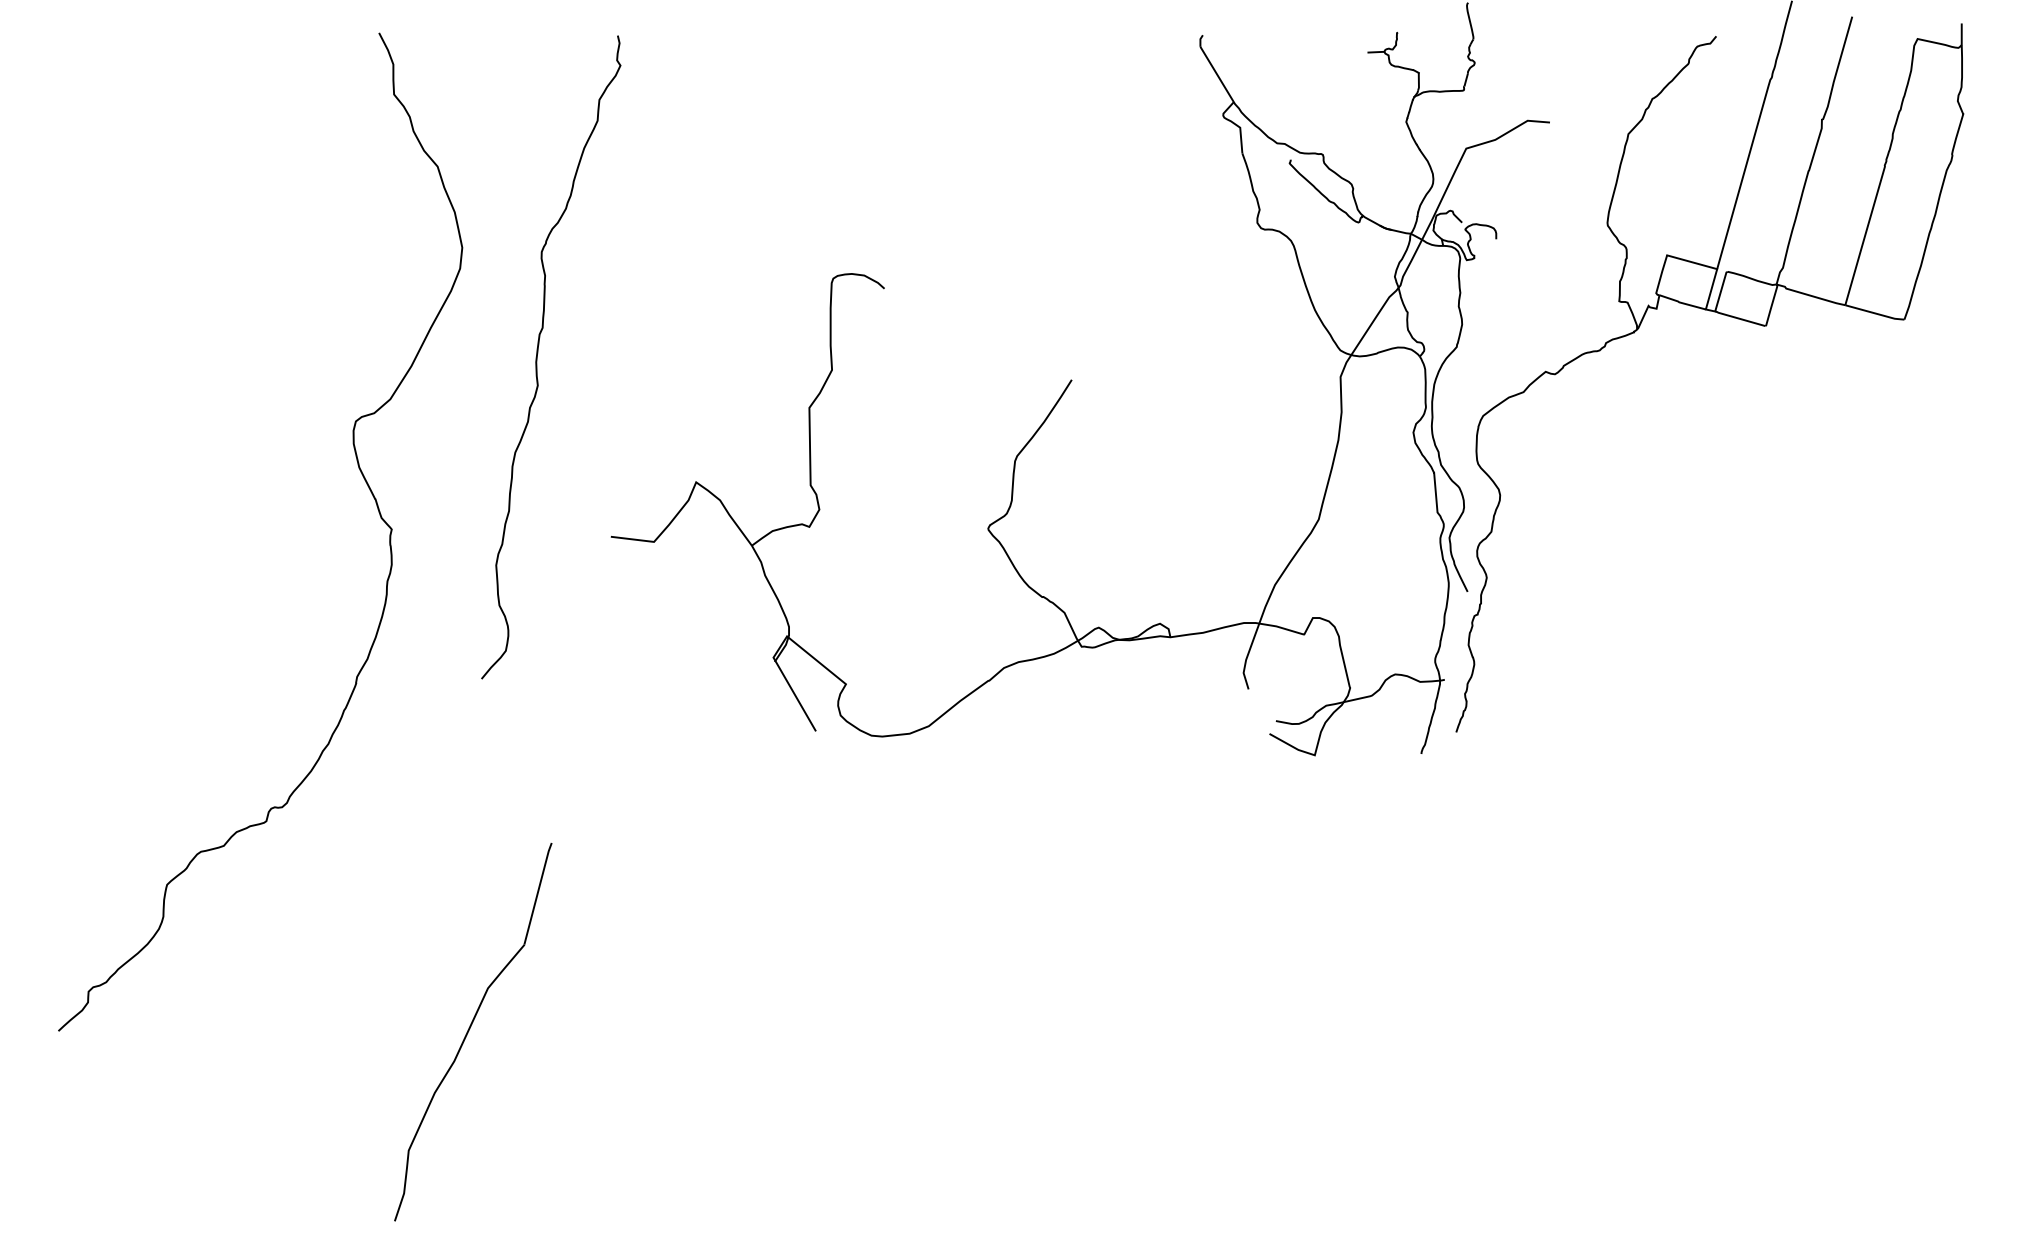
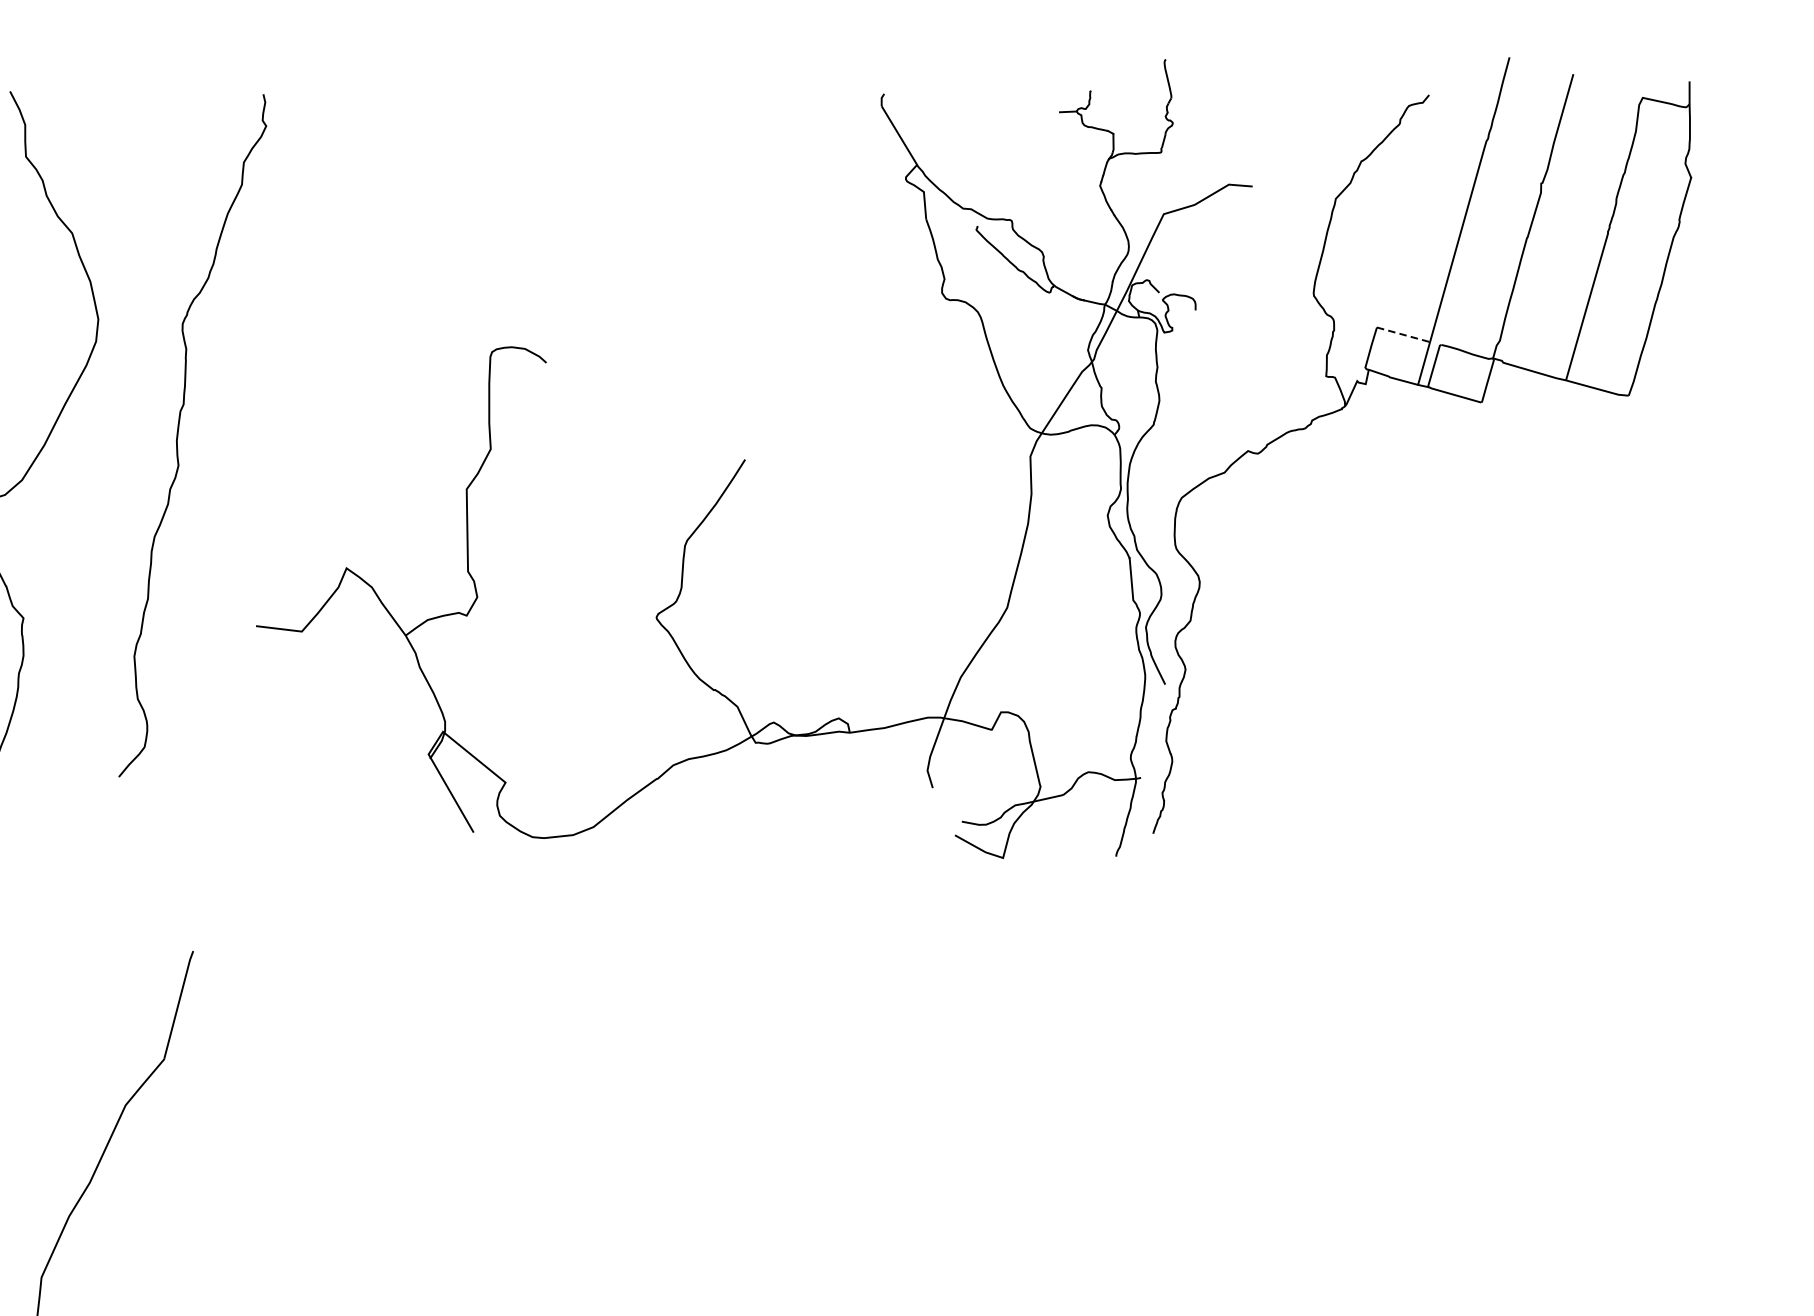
line: (1692, 262) -> (1403, 335), solid -> dashed

